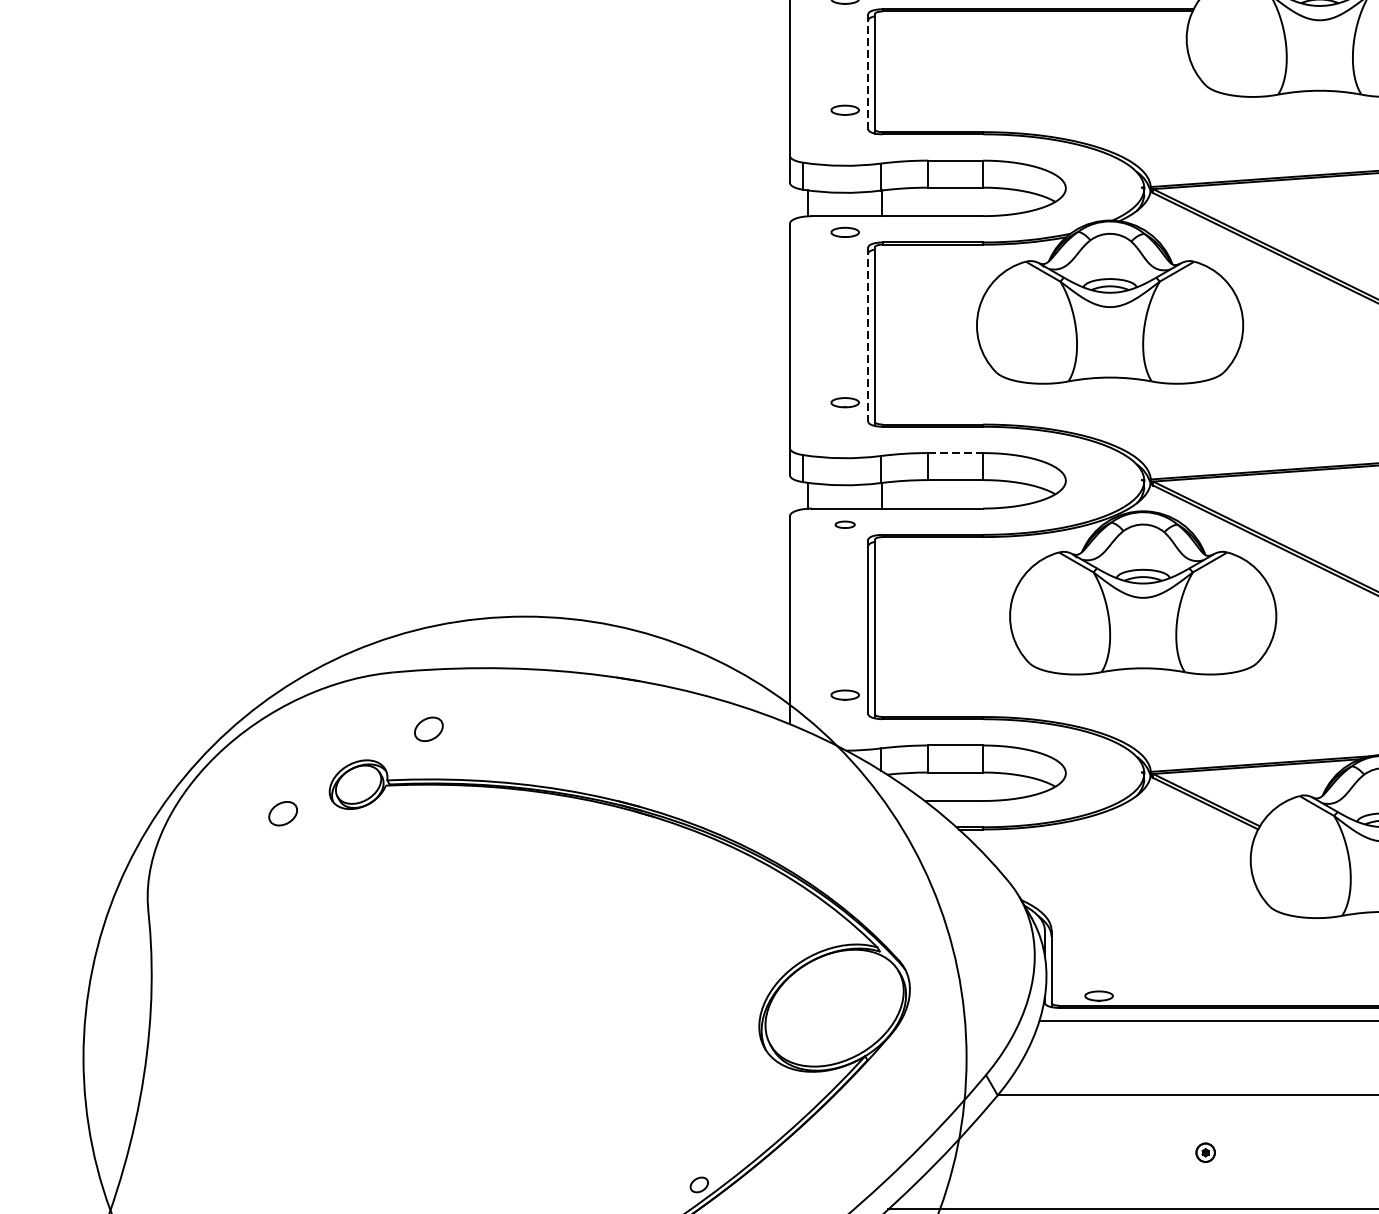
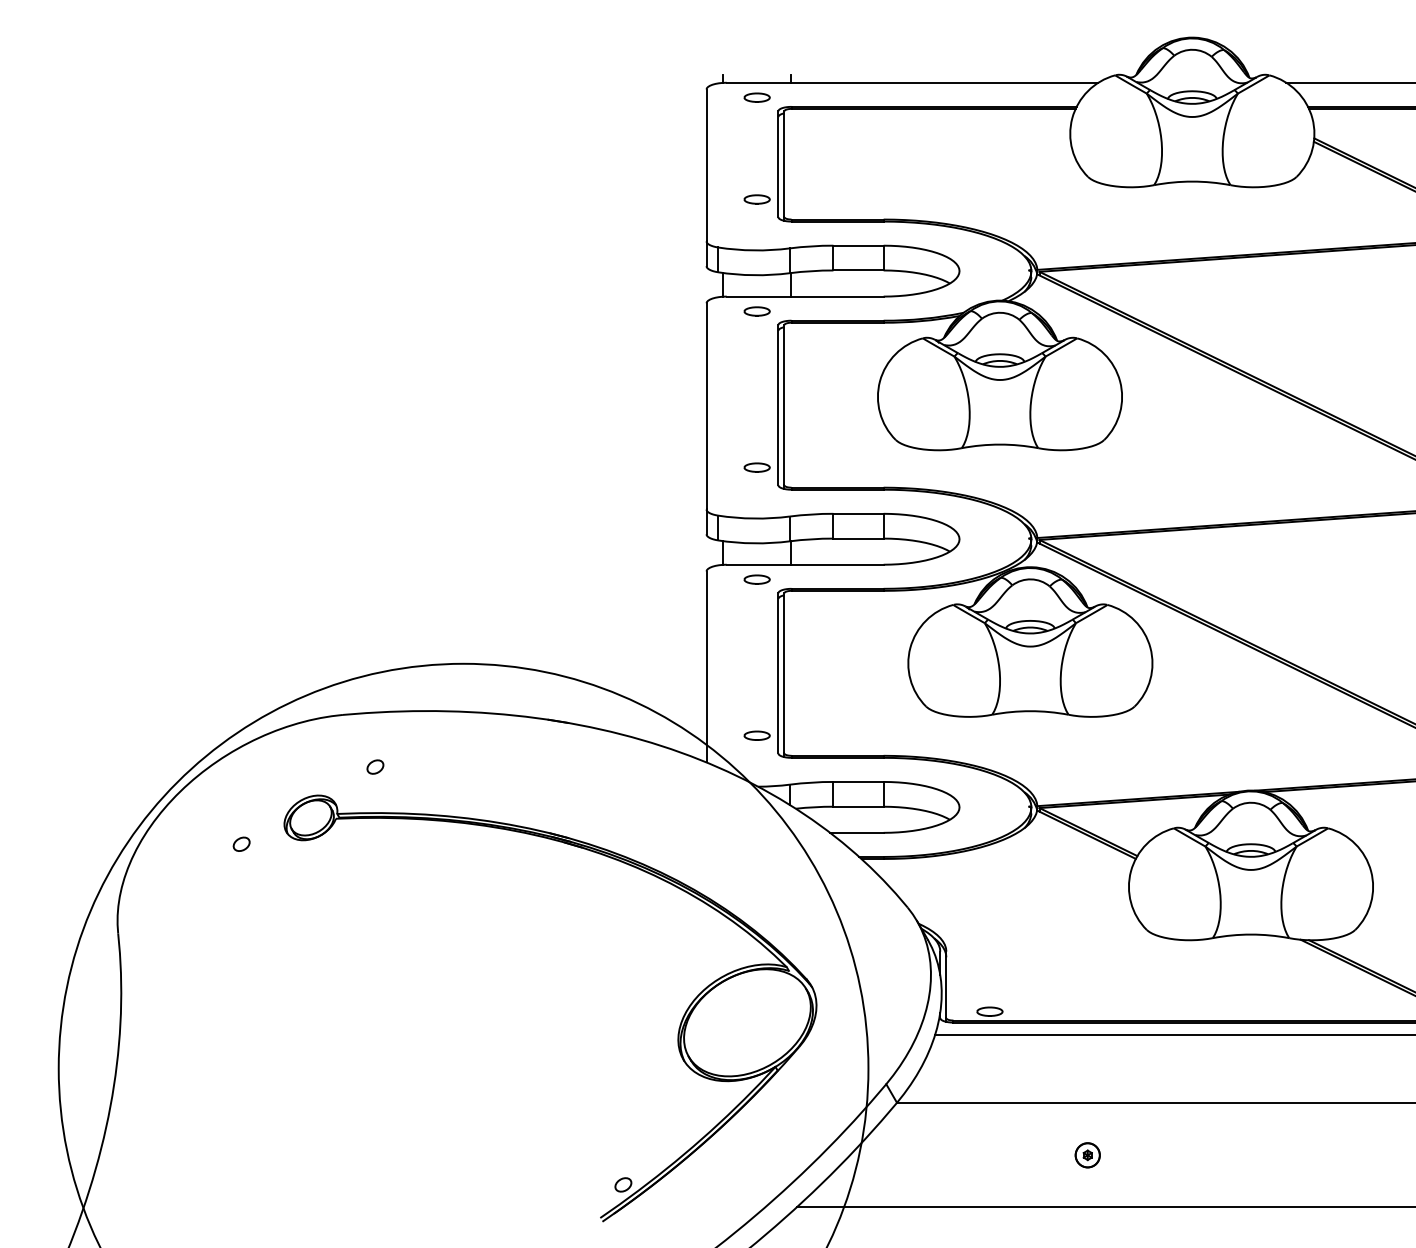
line: (868, 72) -> (778, 164), dashed -> solid
line: (868, 334) -> (778, 405), dashed -> solid
line: (956, 452) -> (859, 513), dashed -> solid
part: (844, 524) -> (756, 579), size x1.43
part: (428, 728) -> (375, 766), size x0.62
part: (282, 812) -> (241, 843), size x0.62
part: (1205, 1152) -> (1087, 1155), size x1.43

